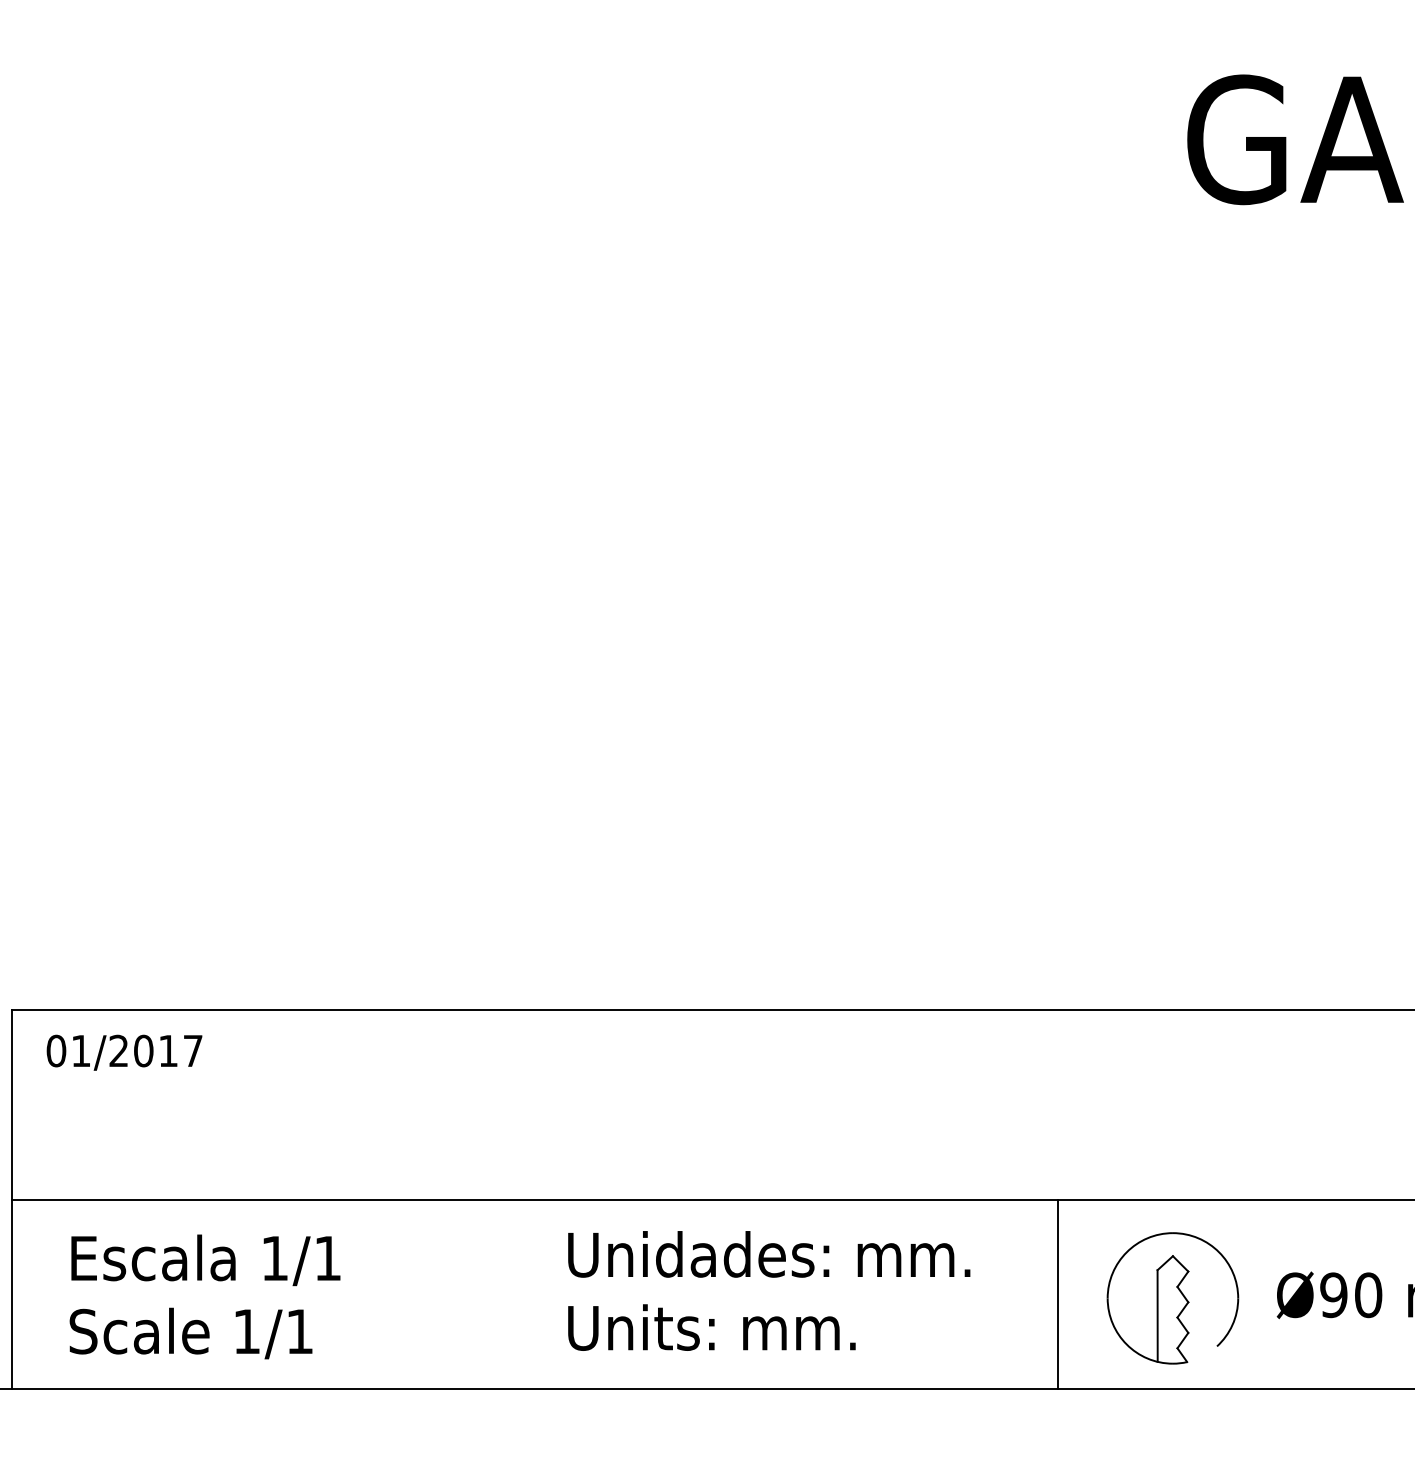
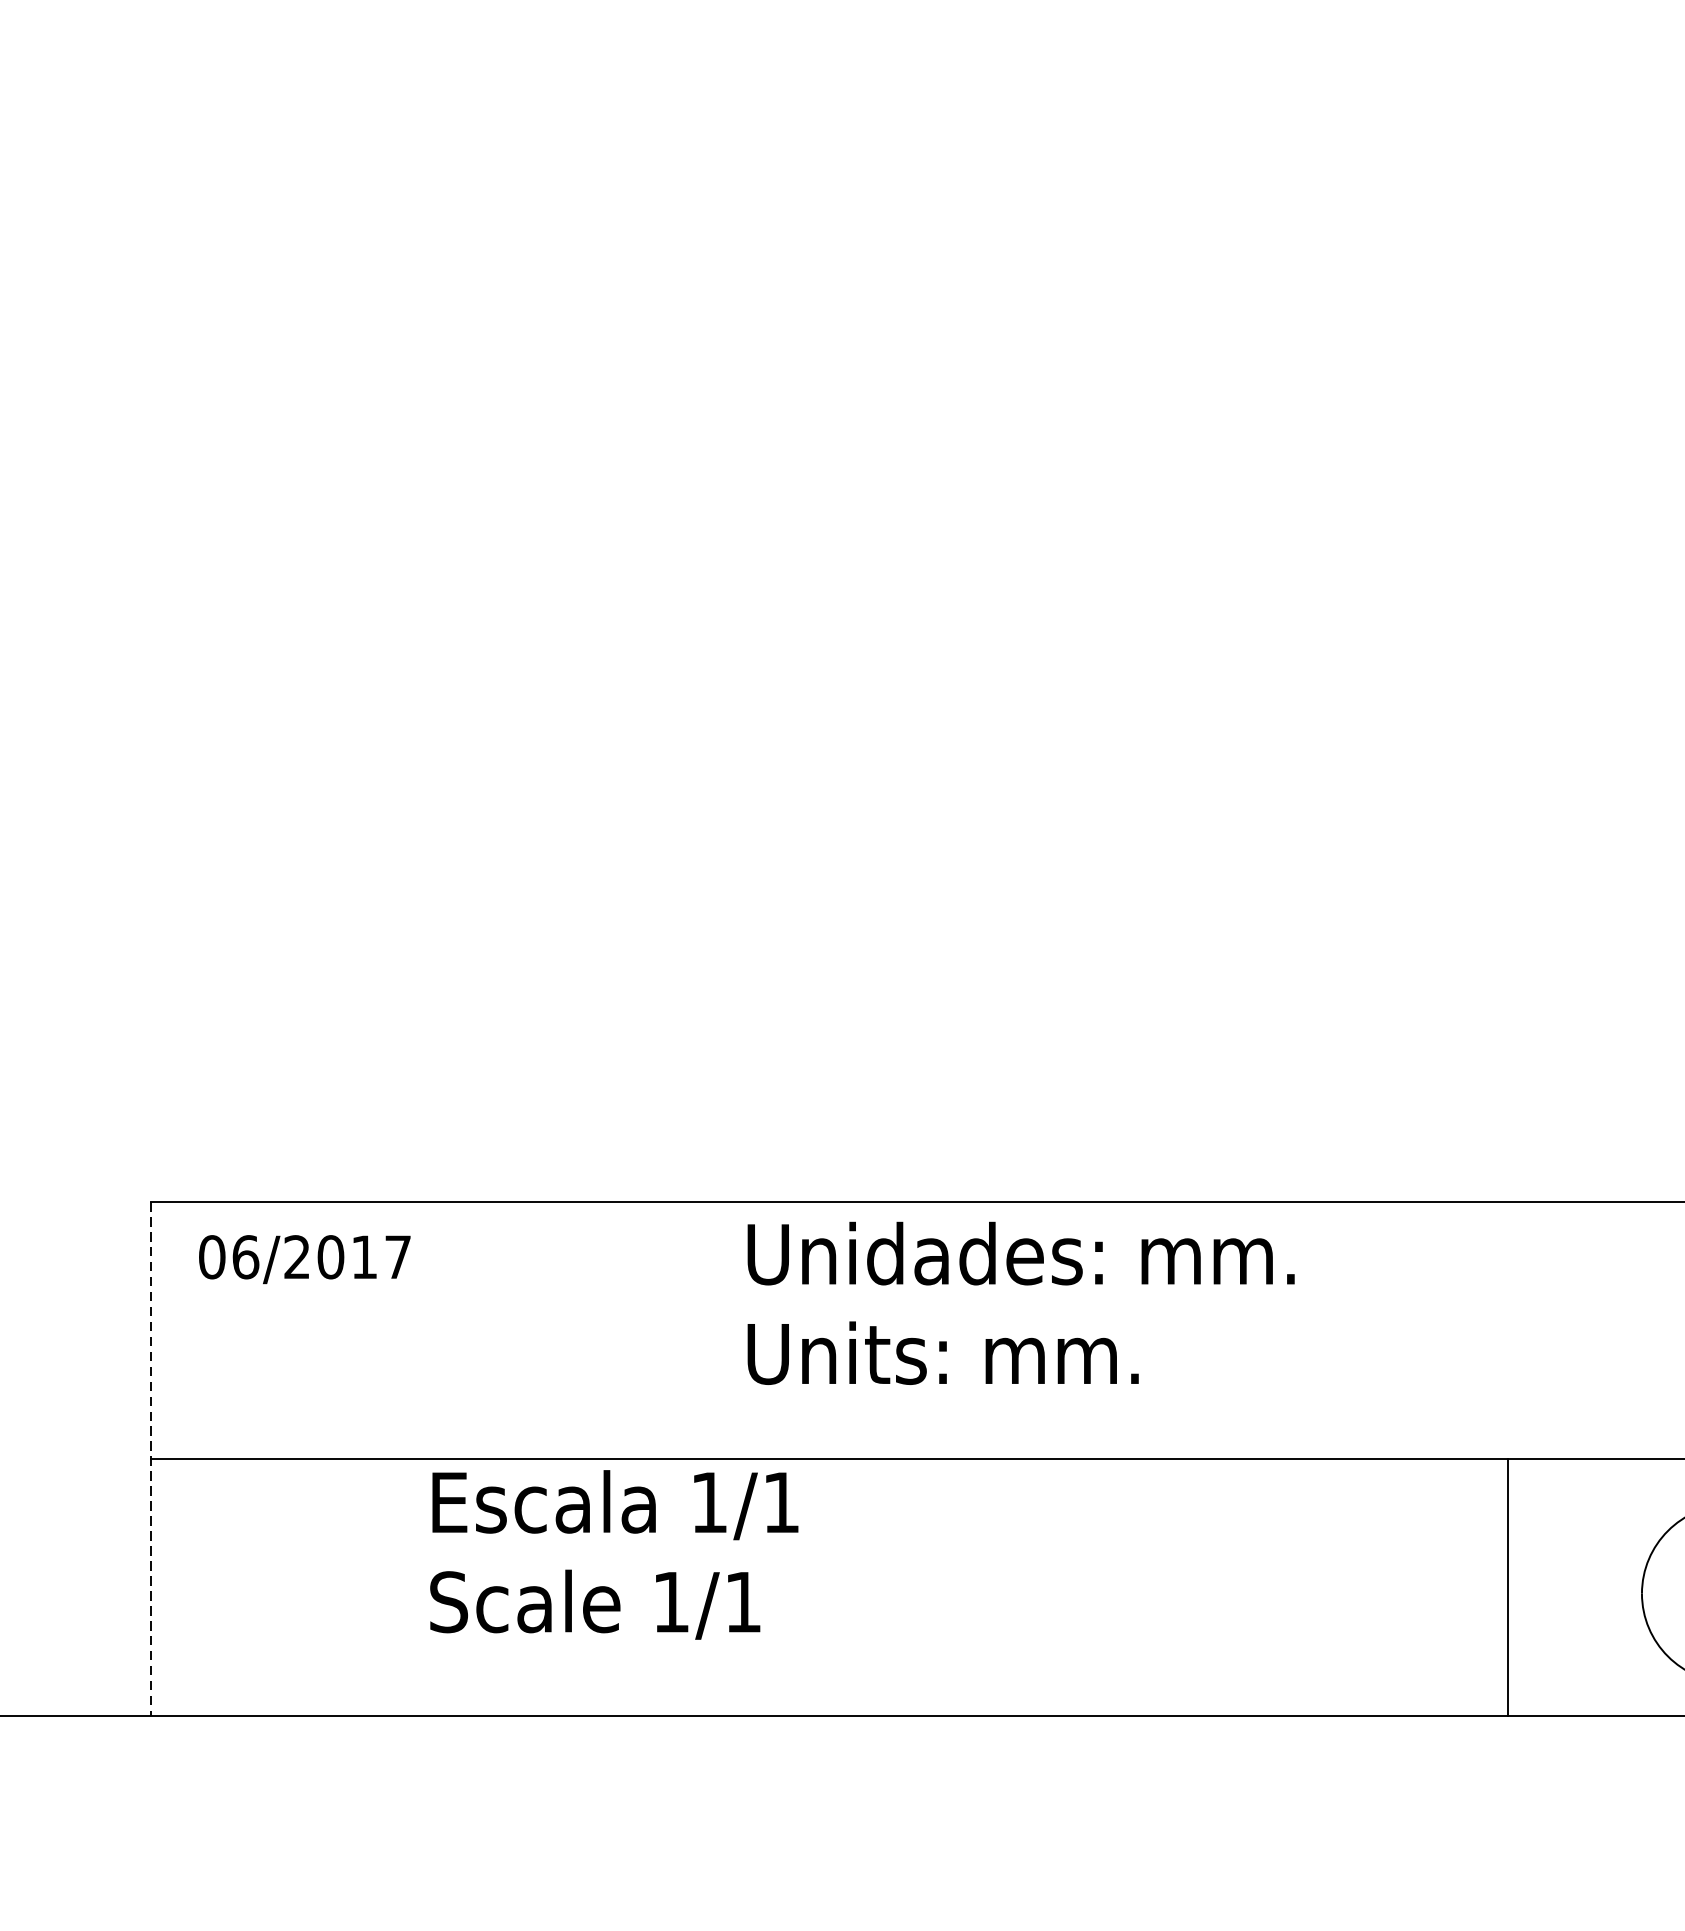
text: (81, 1050) -> (246, 1256), 01/2017 -> 06/2017
line: (11, 1200) -> (151, 1460), solid -> dashed
text: (769, 1290) -> (1021, 1302), moved
line: (1058, 1293) -> (1508, 1586), moved
text: (204, 1296) -> (613, 1554), moved

